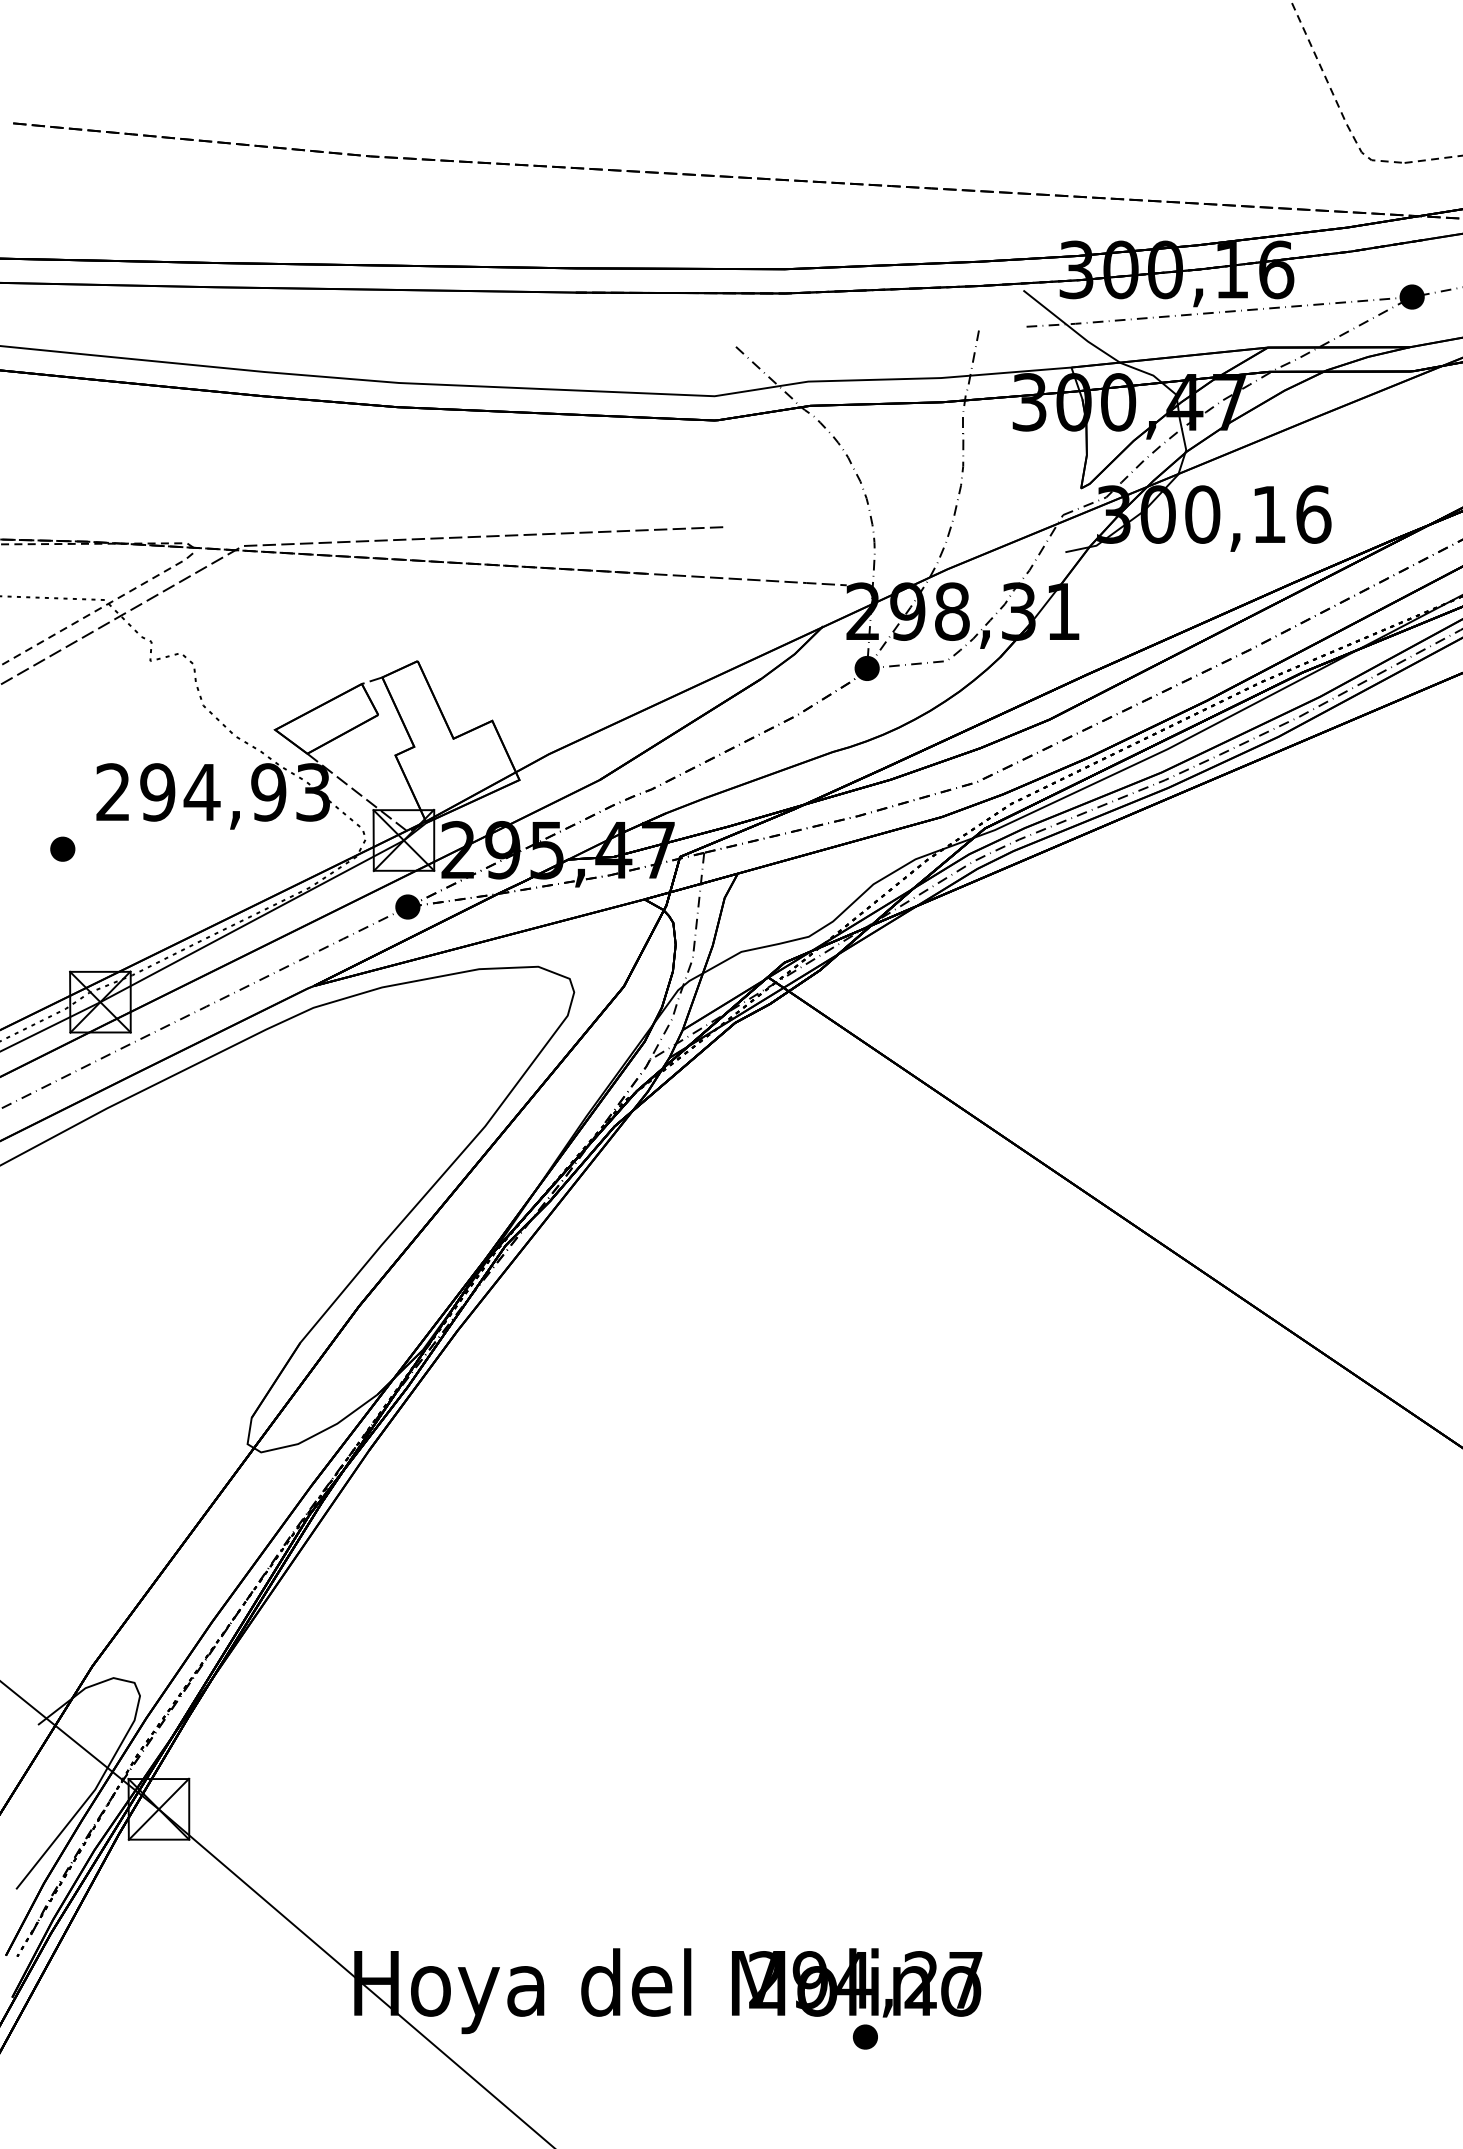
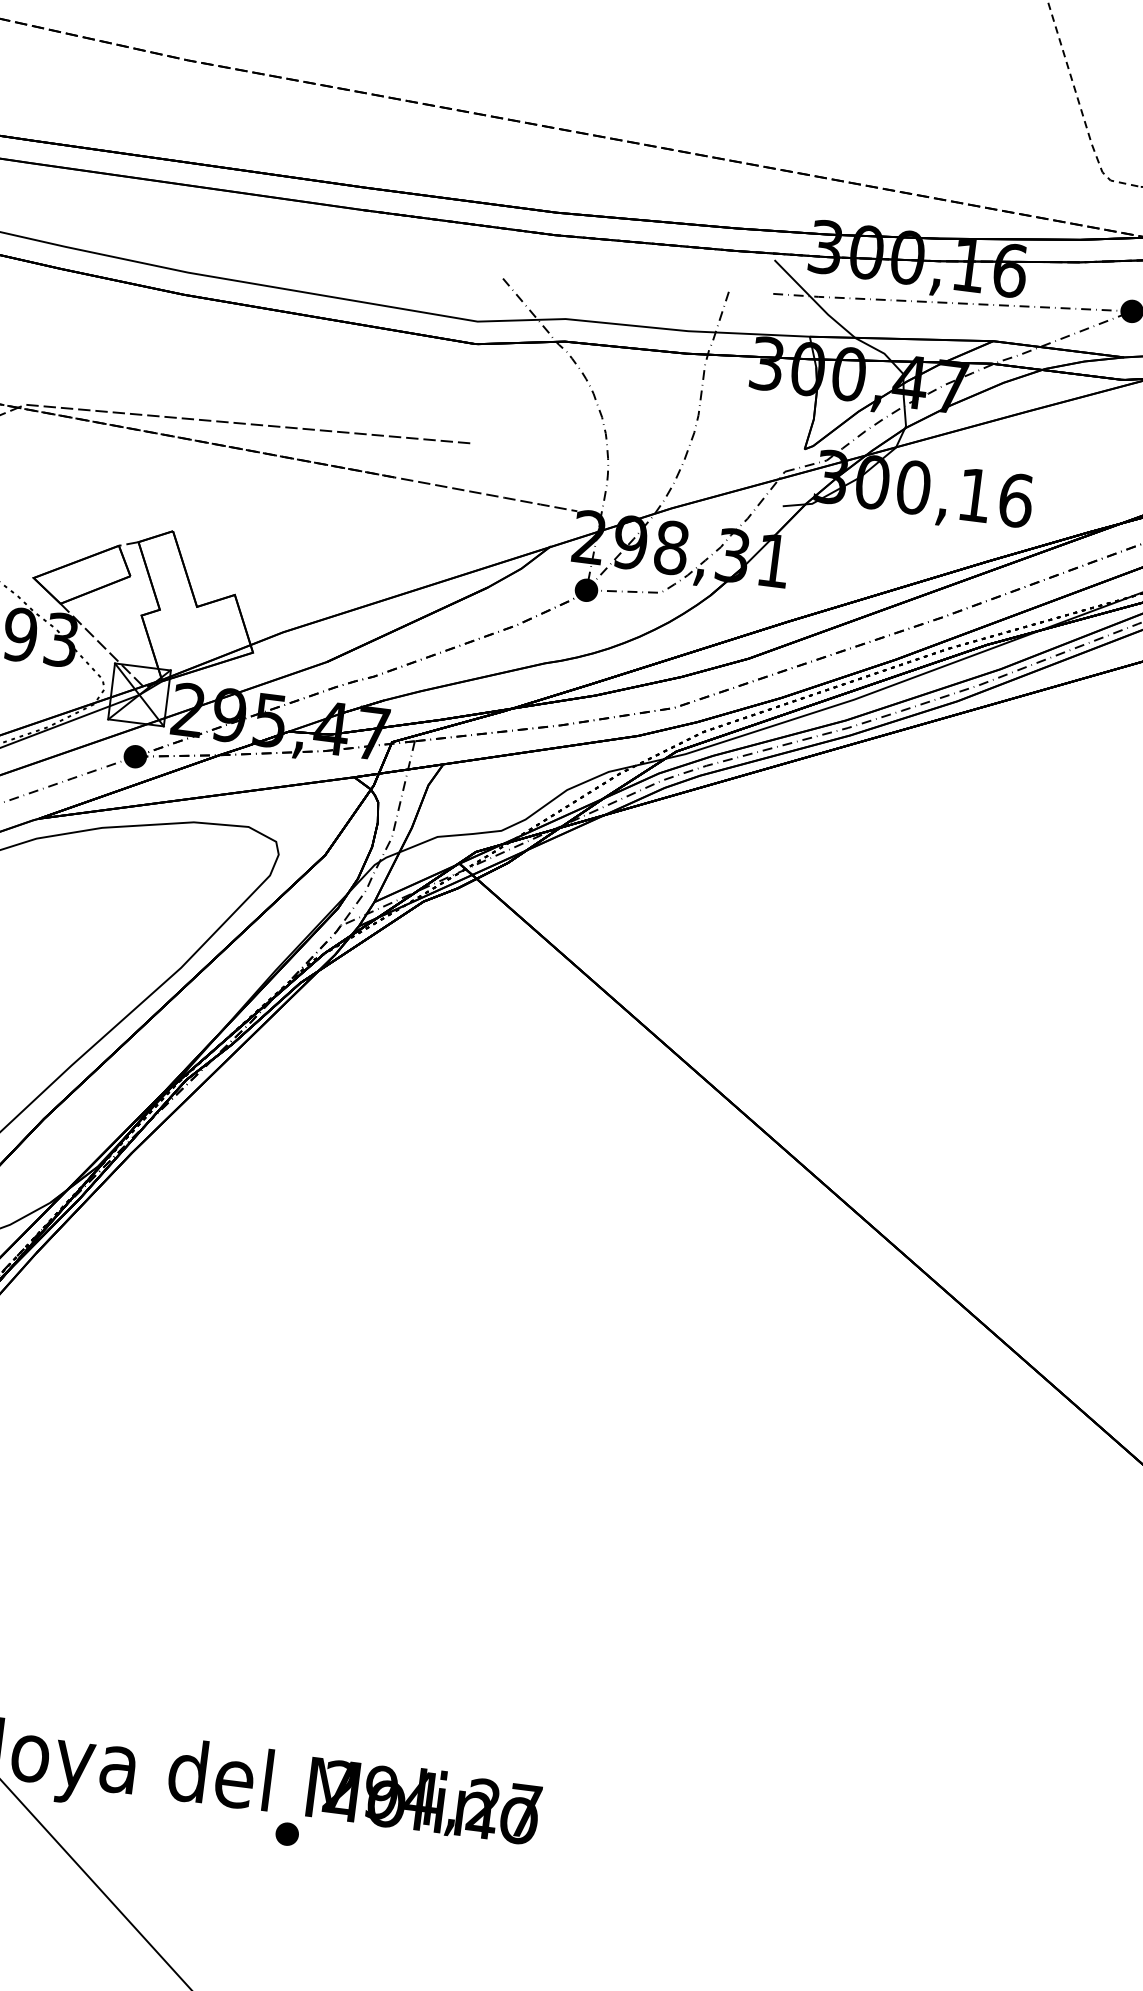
part: (864, 2036) -> (286, 1833), moved

